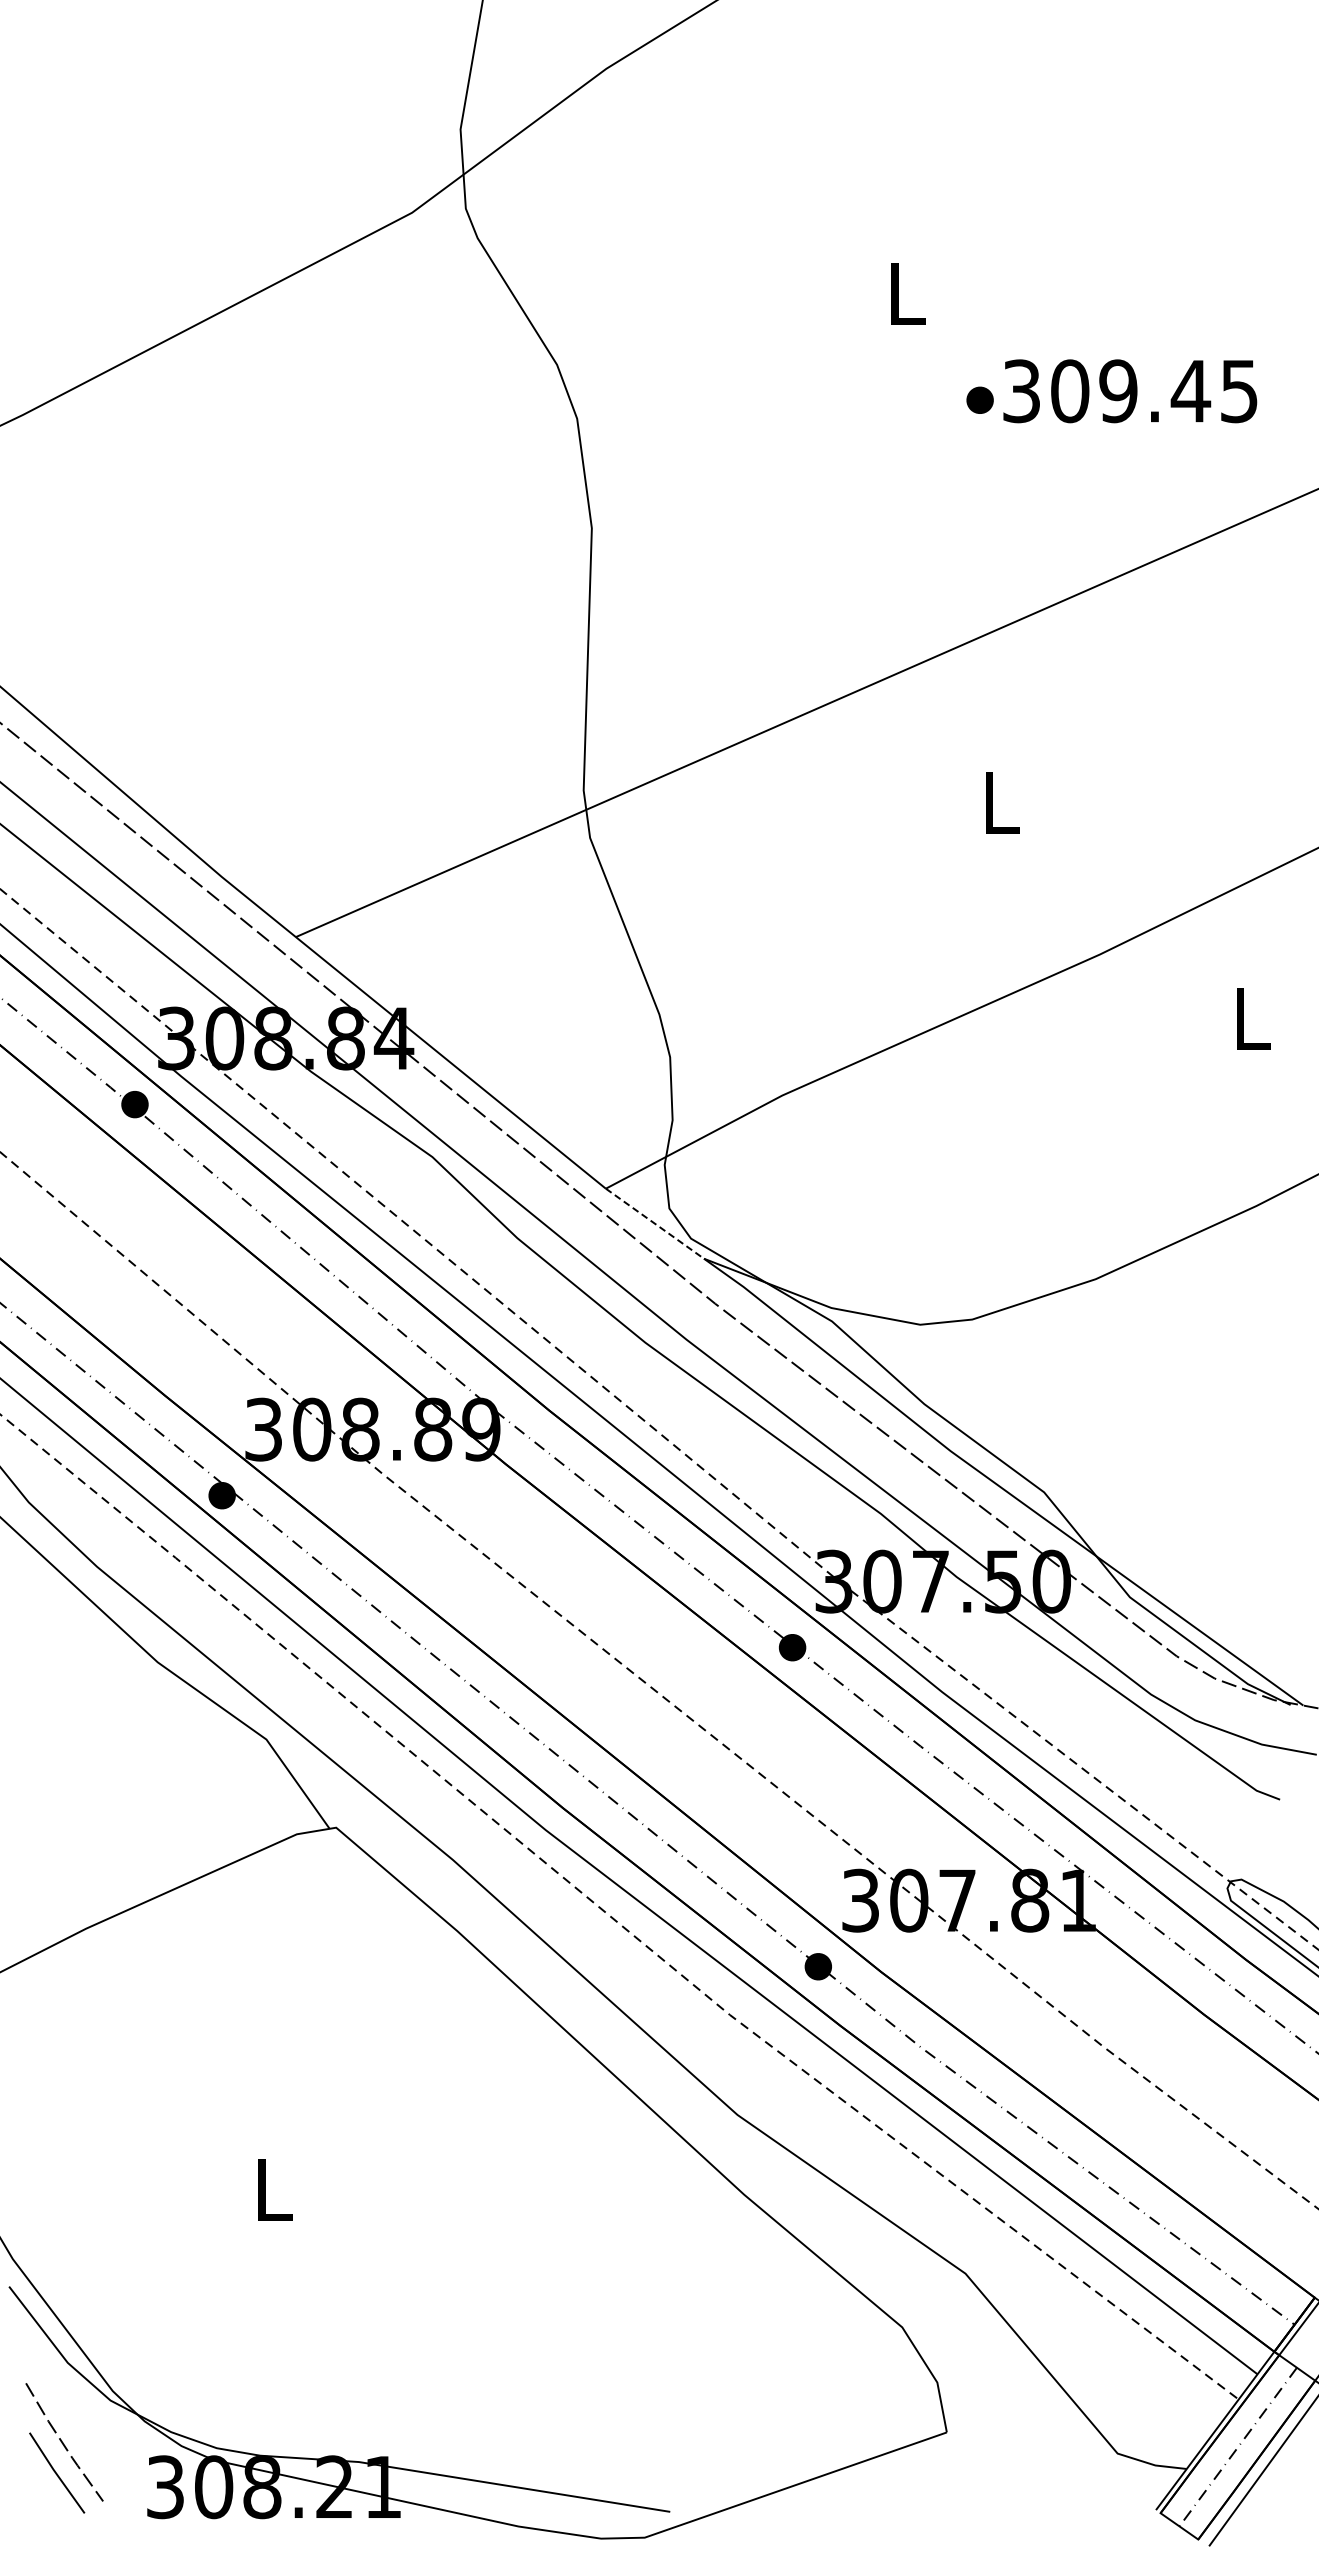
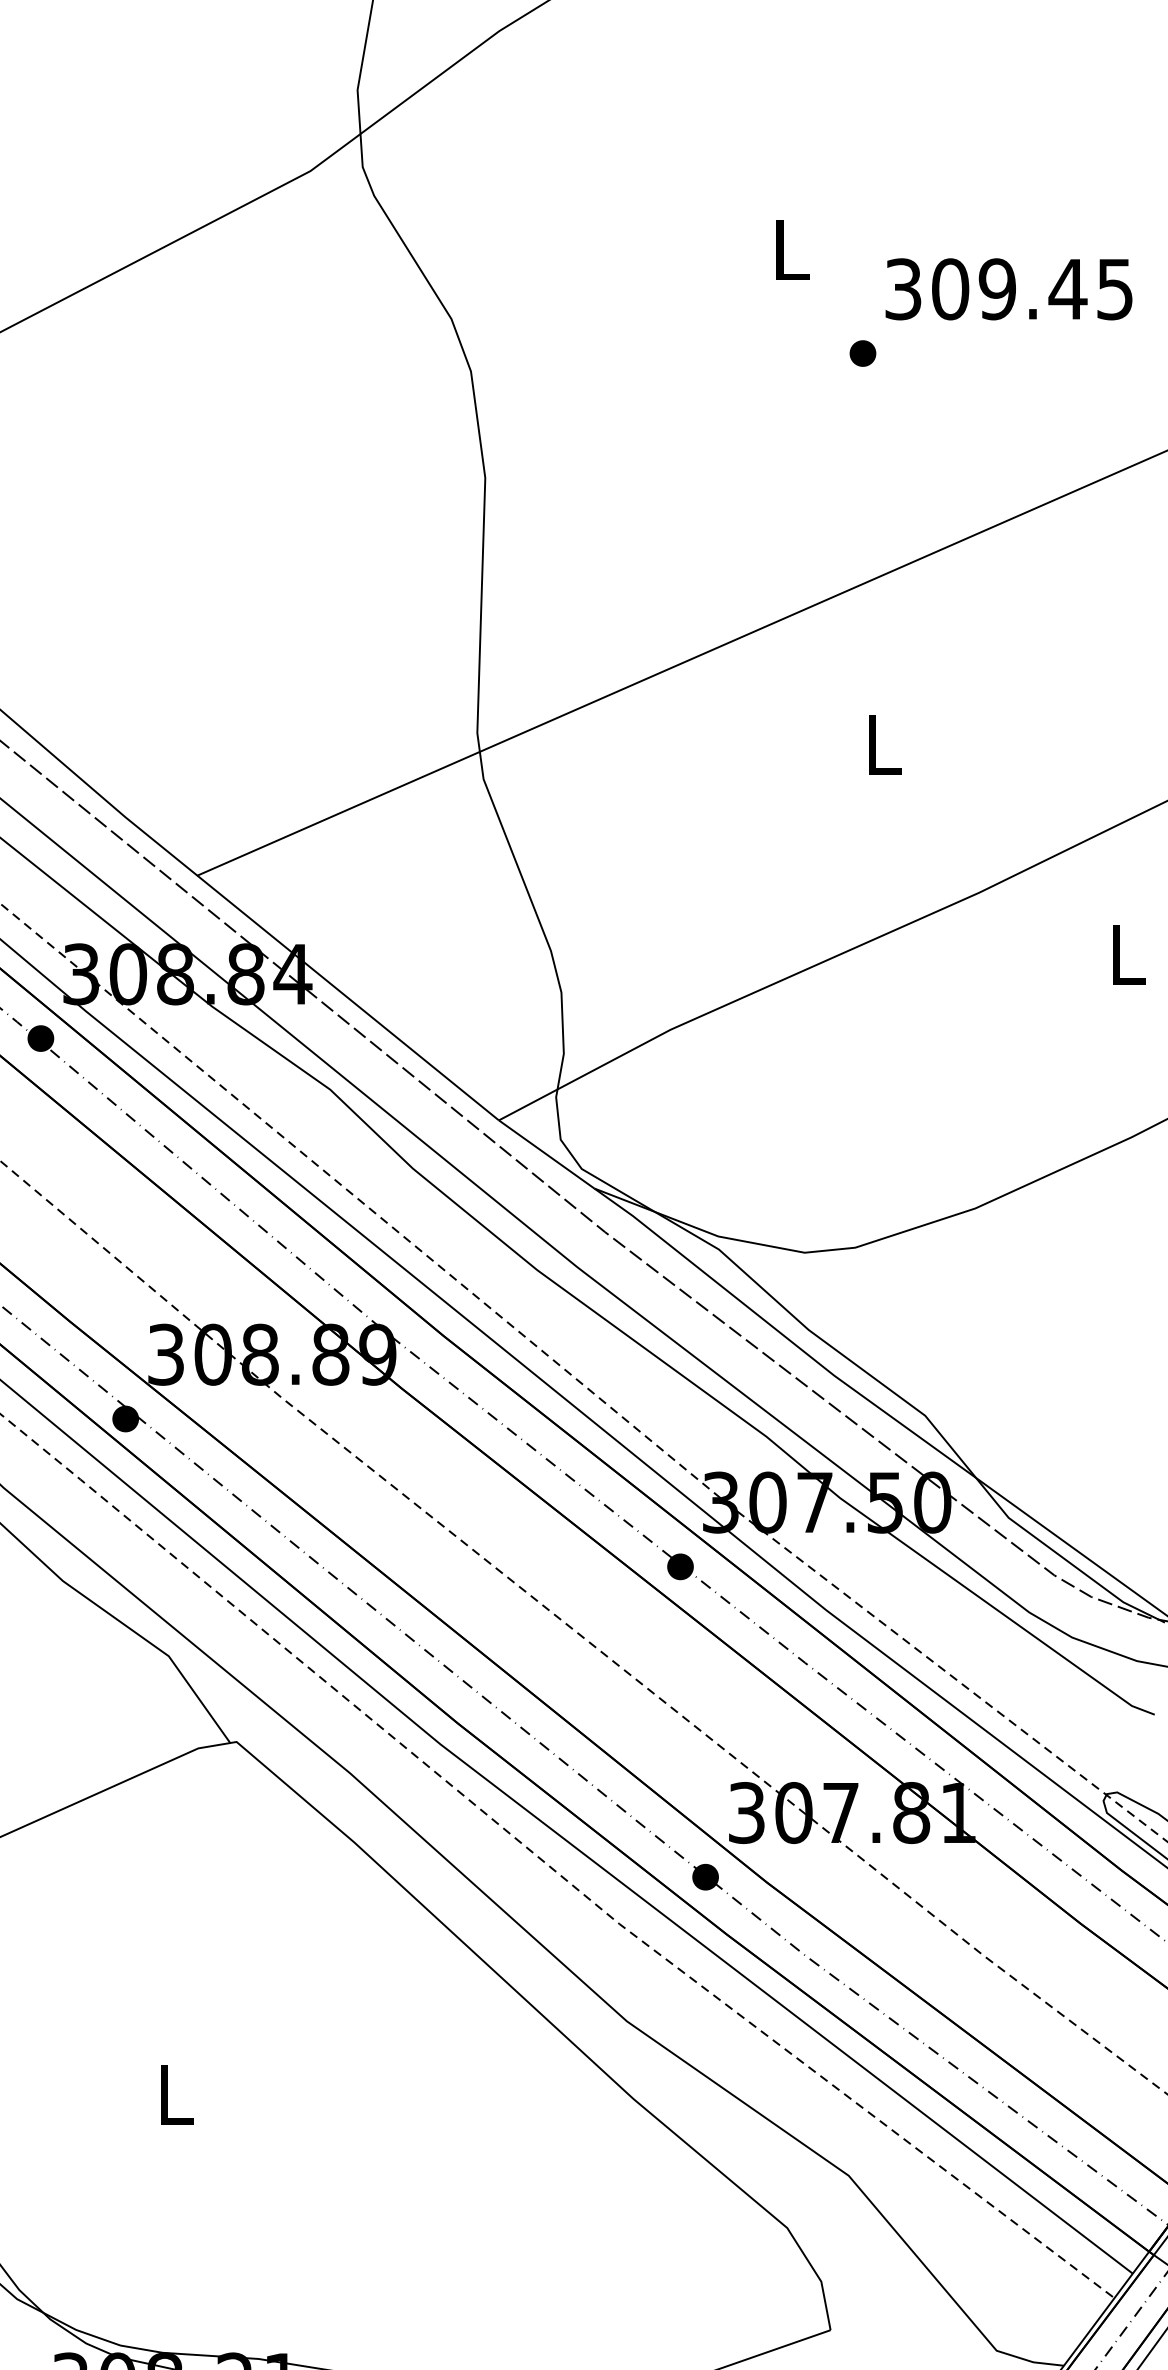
text: (1130, 391) -> (1009, 289), moved
line: (655, 1224) -> (547, 1155), dashed -> solid

